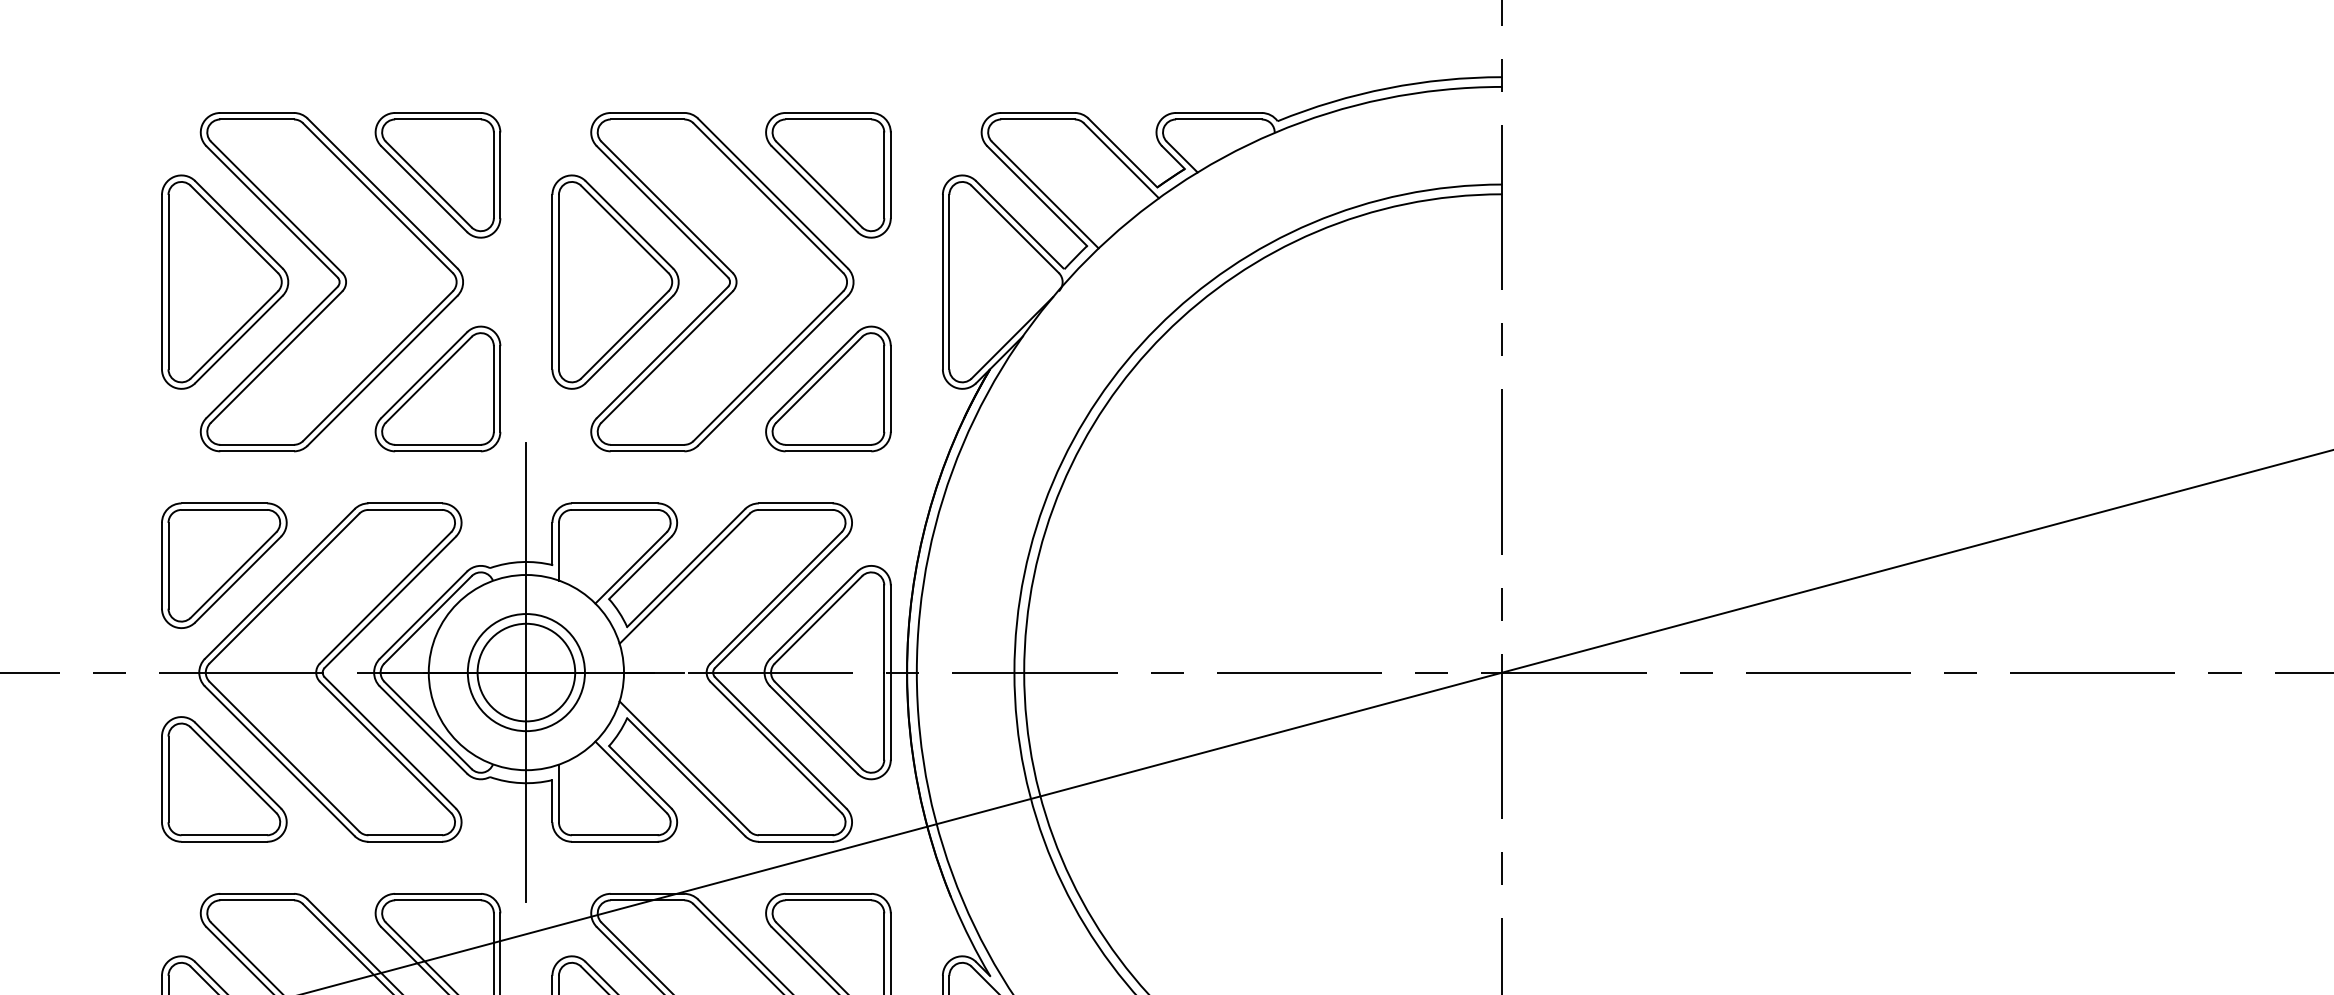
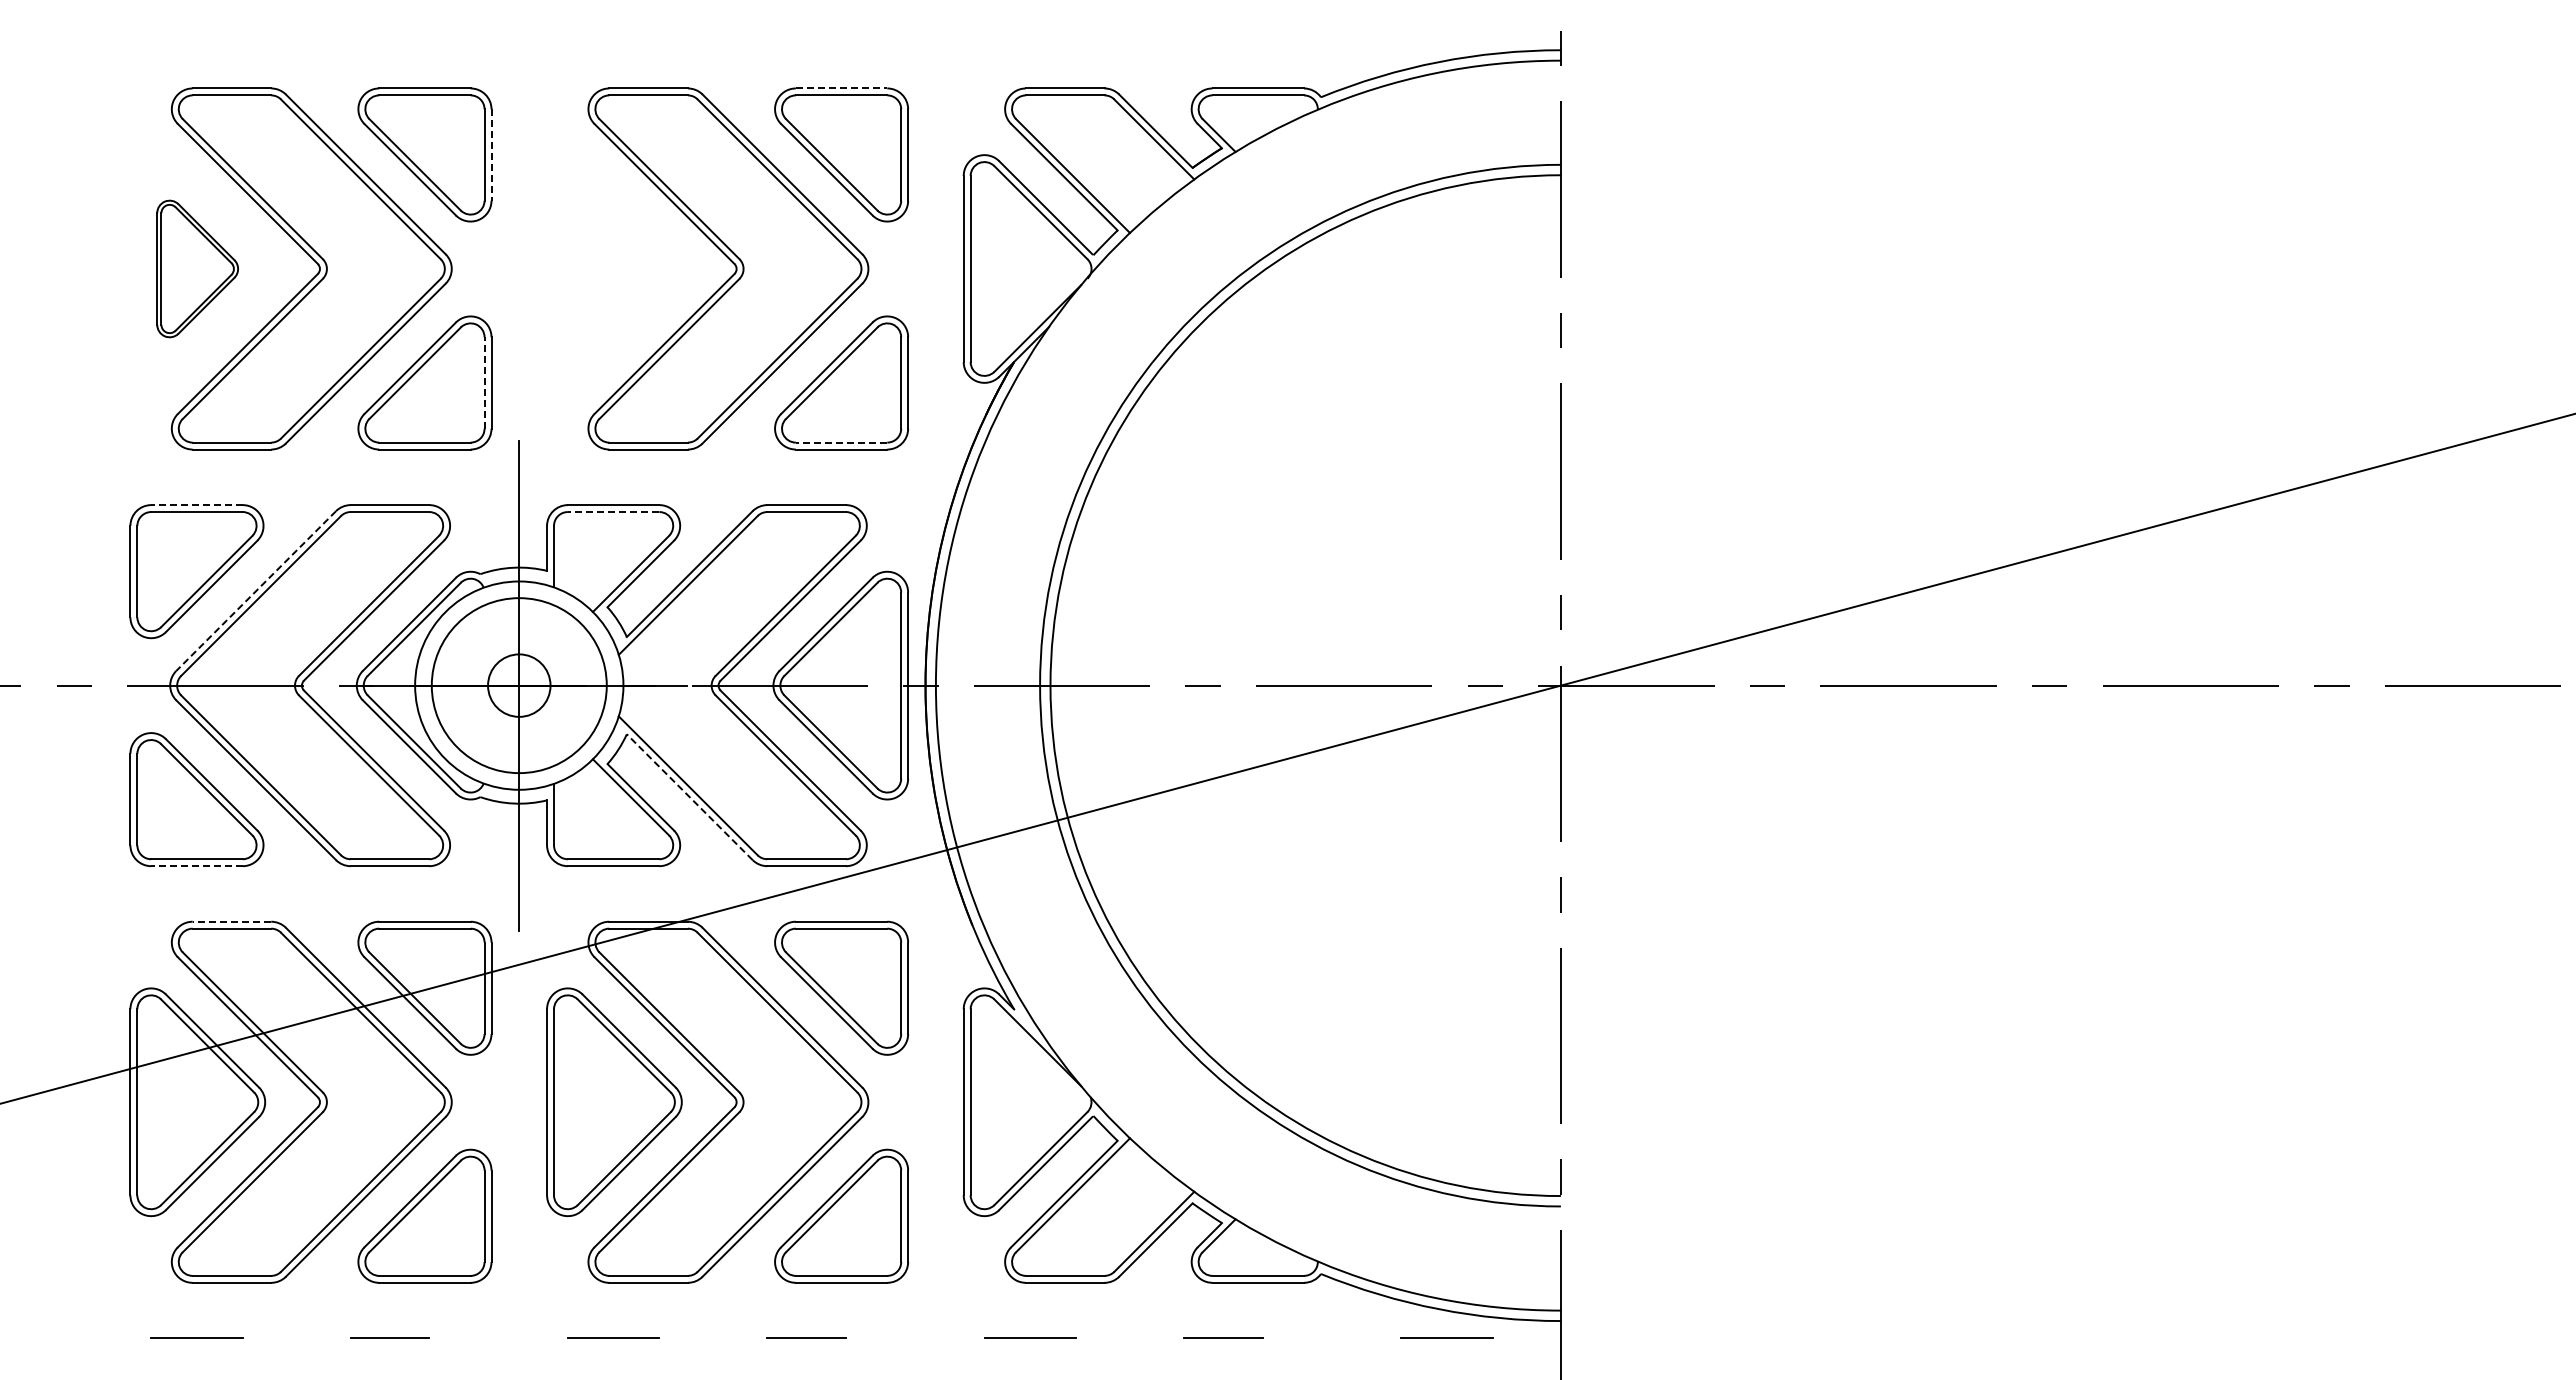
line: (828, 113) -> (841, 88), solid -> dashed
line: (500, 175) -> (491, 155), solid -> dashed
part: (224, 281) -> (197, 268), size x0.6
part: (615, 281) -> (614, 268), removed
line: (493, 388) -> (484, 382), solid -> dashed
line: (828, 444) -> (841, 442), solid -> dashed
line: (223, 503) -> (196, 505), solid -> dashed
line: (614, 510) -> (613, 512), solid -> dashed
line: (280, 584) -> (256, 591), solid -> dashed
circle: (525, 672) -> (518, 685), size x1.4
circle: (526, 672) -> (519, 685), size x0.6
line: (685, 777) -> (689, 797), solid -> dashed
line: (223, 842) -> (196, 866), solid -> dashed
line: (256, 893) -> (231, 921), solid -> dashed

